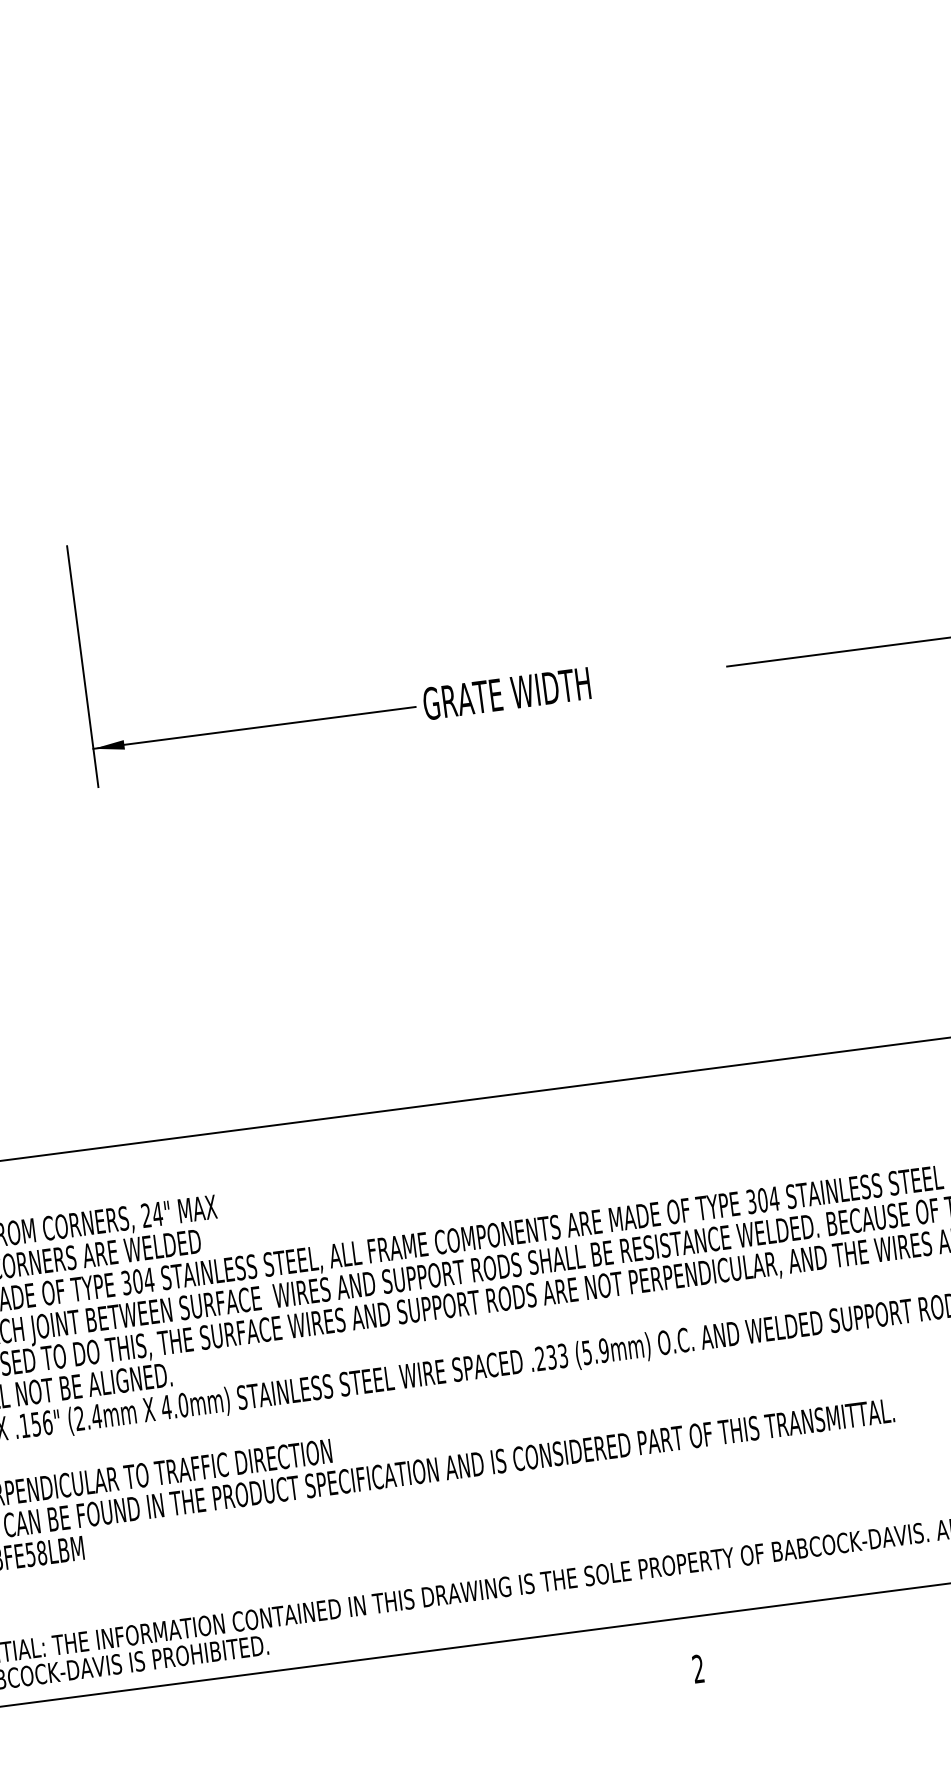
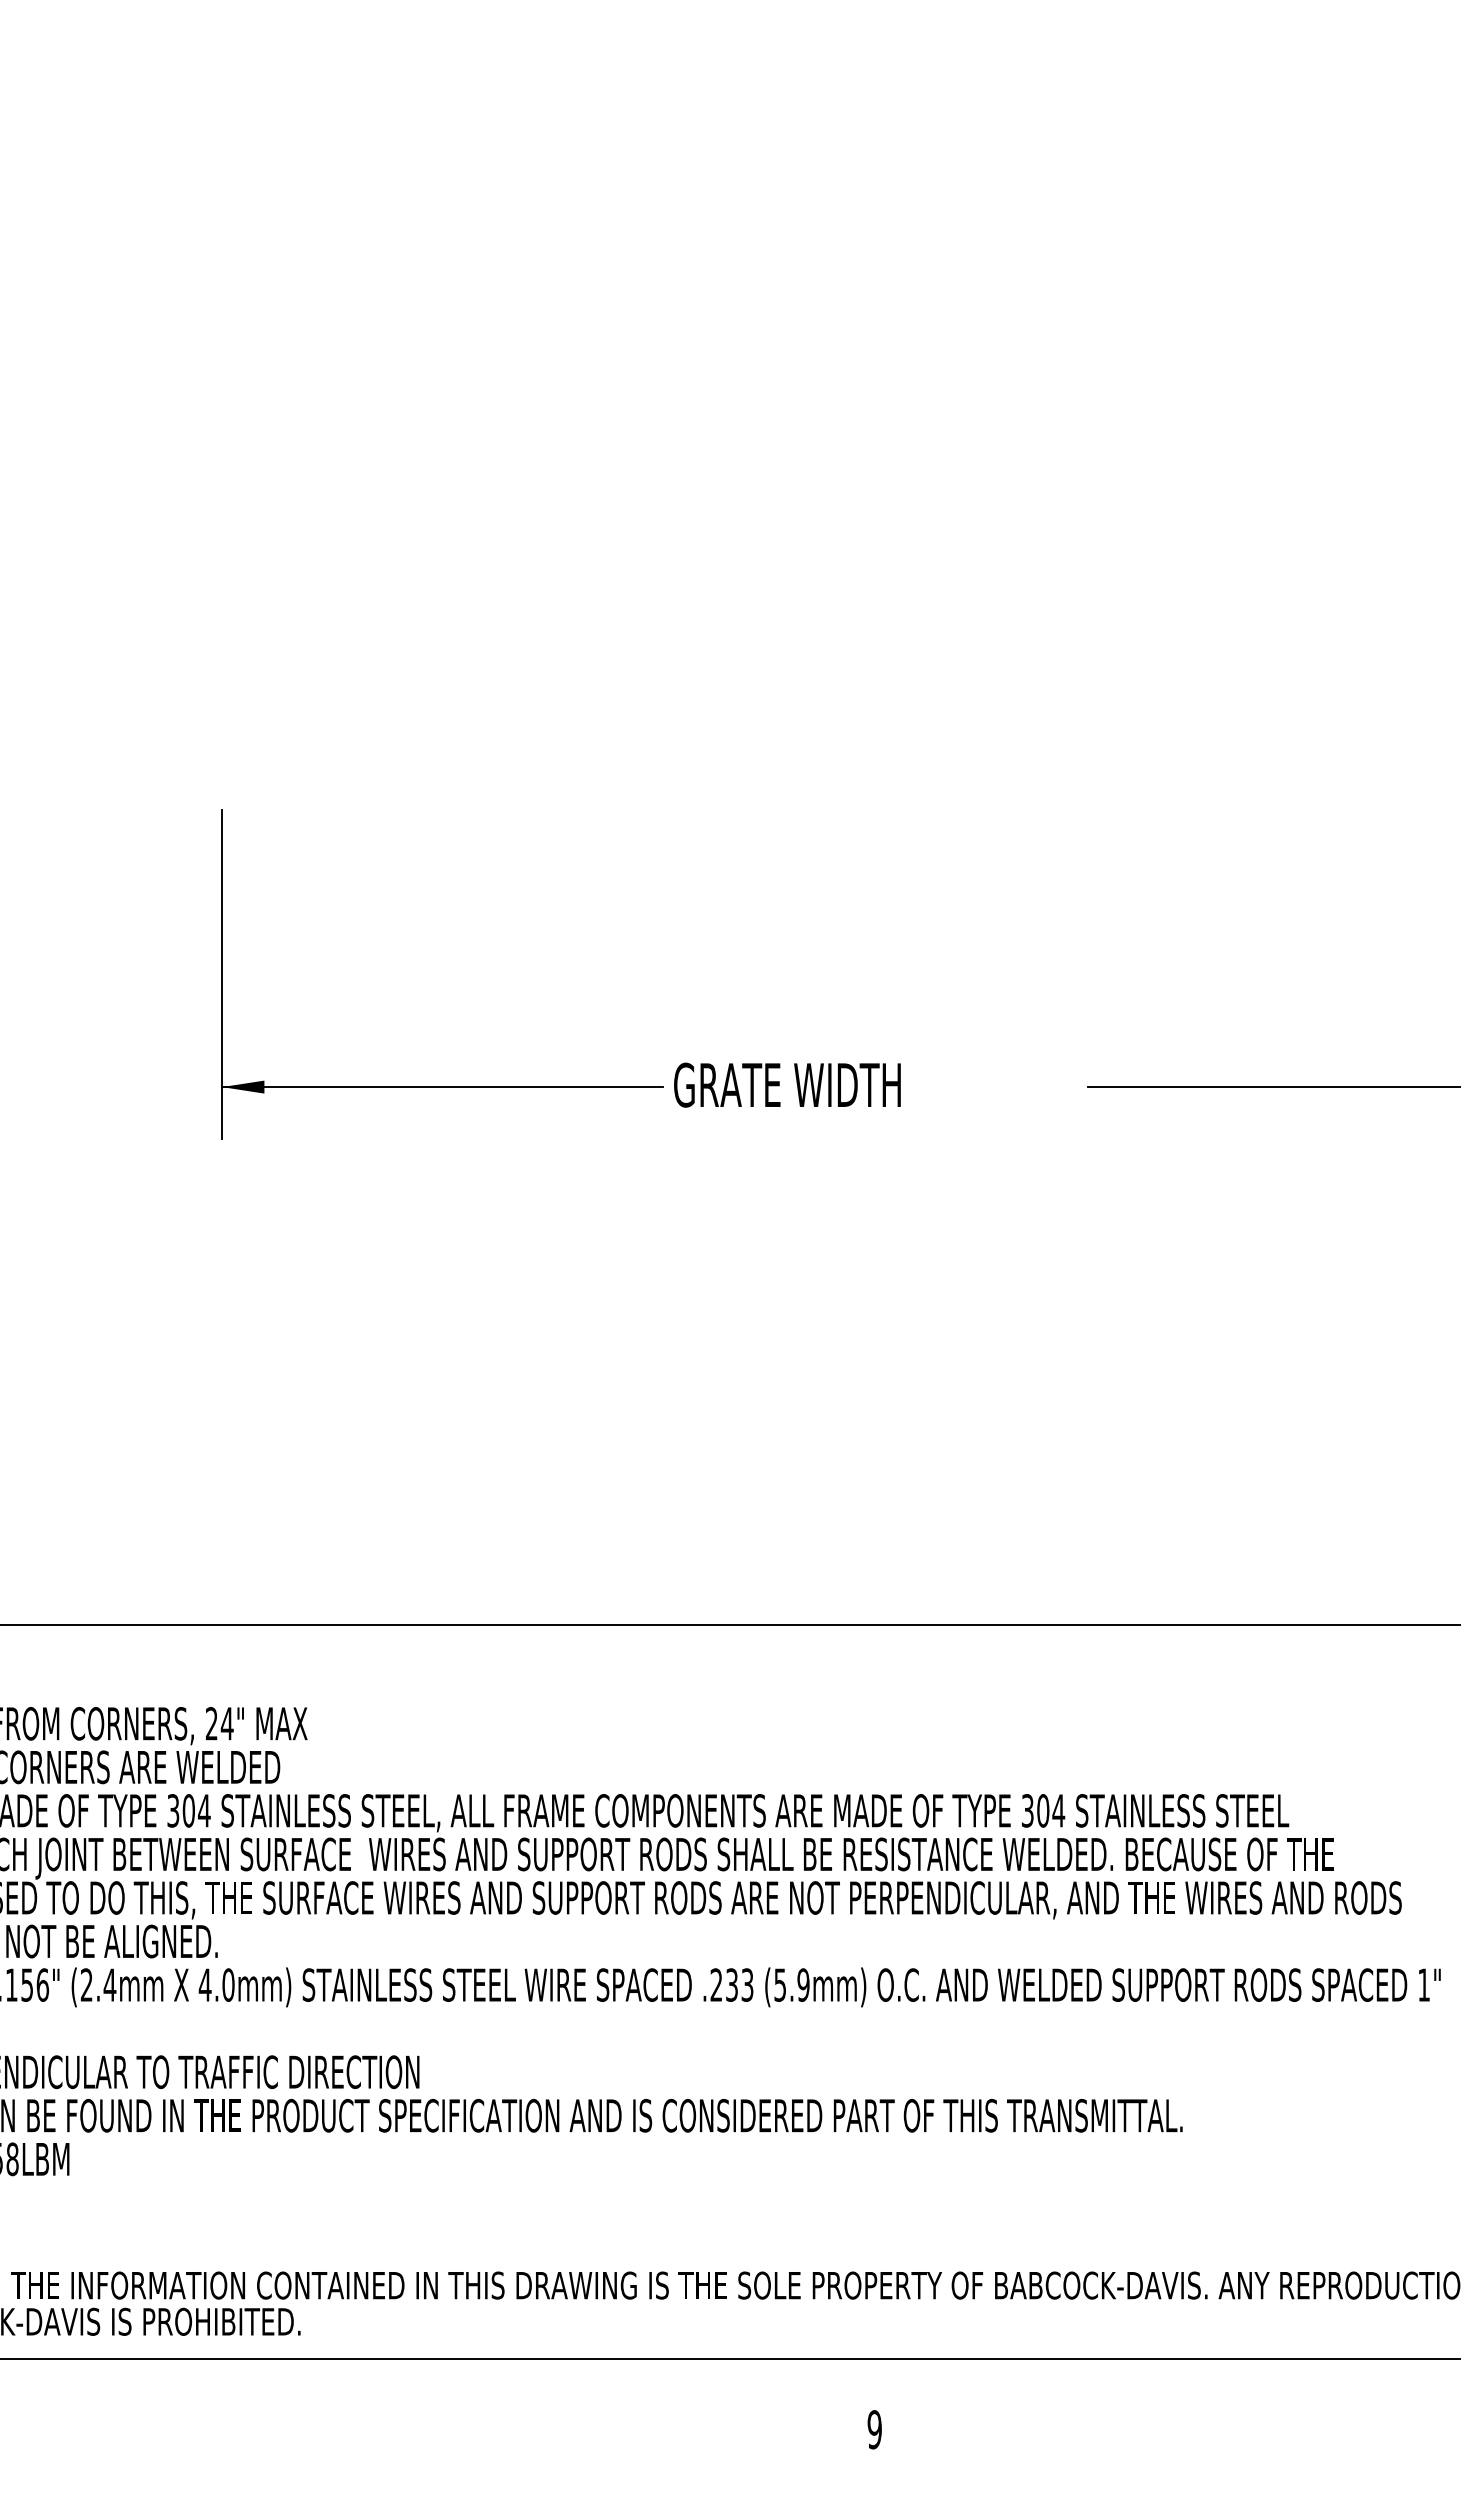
text: (698, 1668) -> (874, 2429), 2 -> 9

